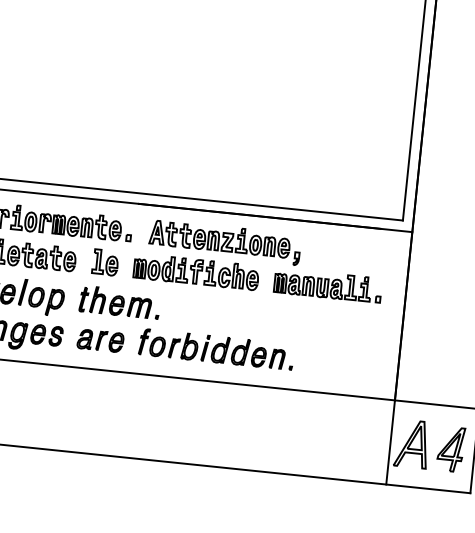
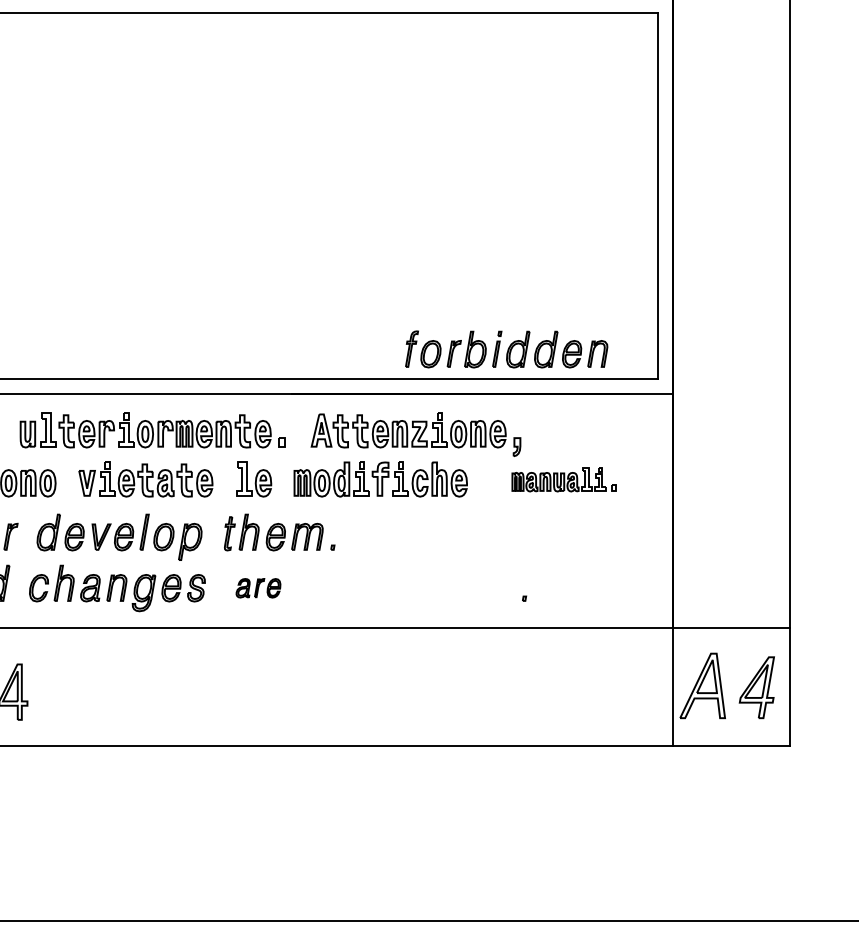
part: (327, 285) -> (563, 479), size x0.7
part: (100, 341) -> (258, 588), size x0.7
part: (212, 349) -> (506, 349), moved

